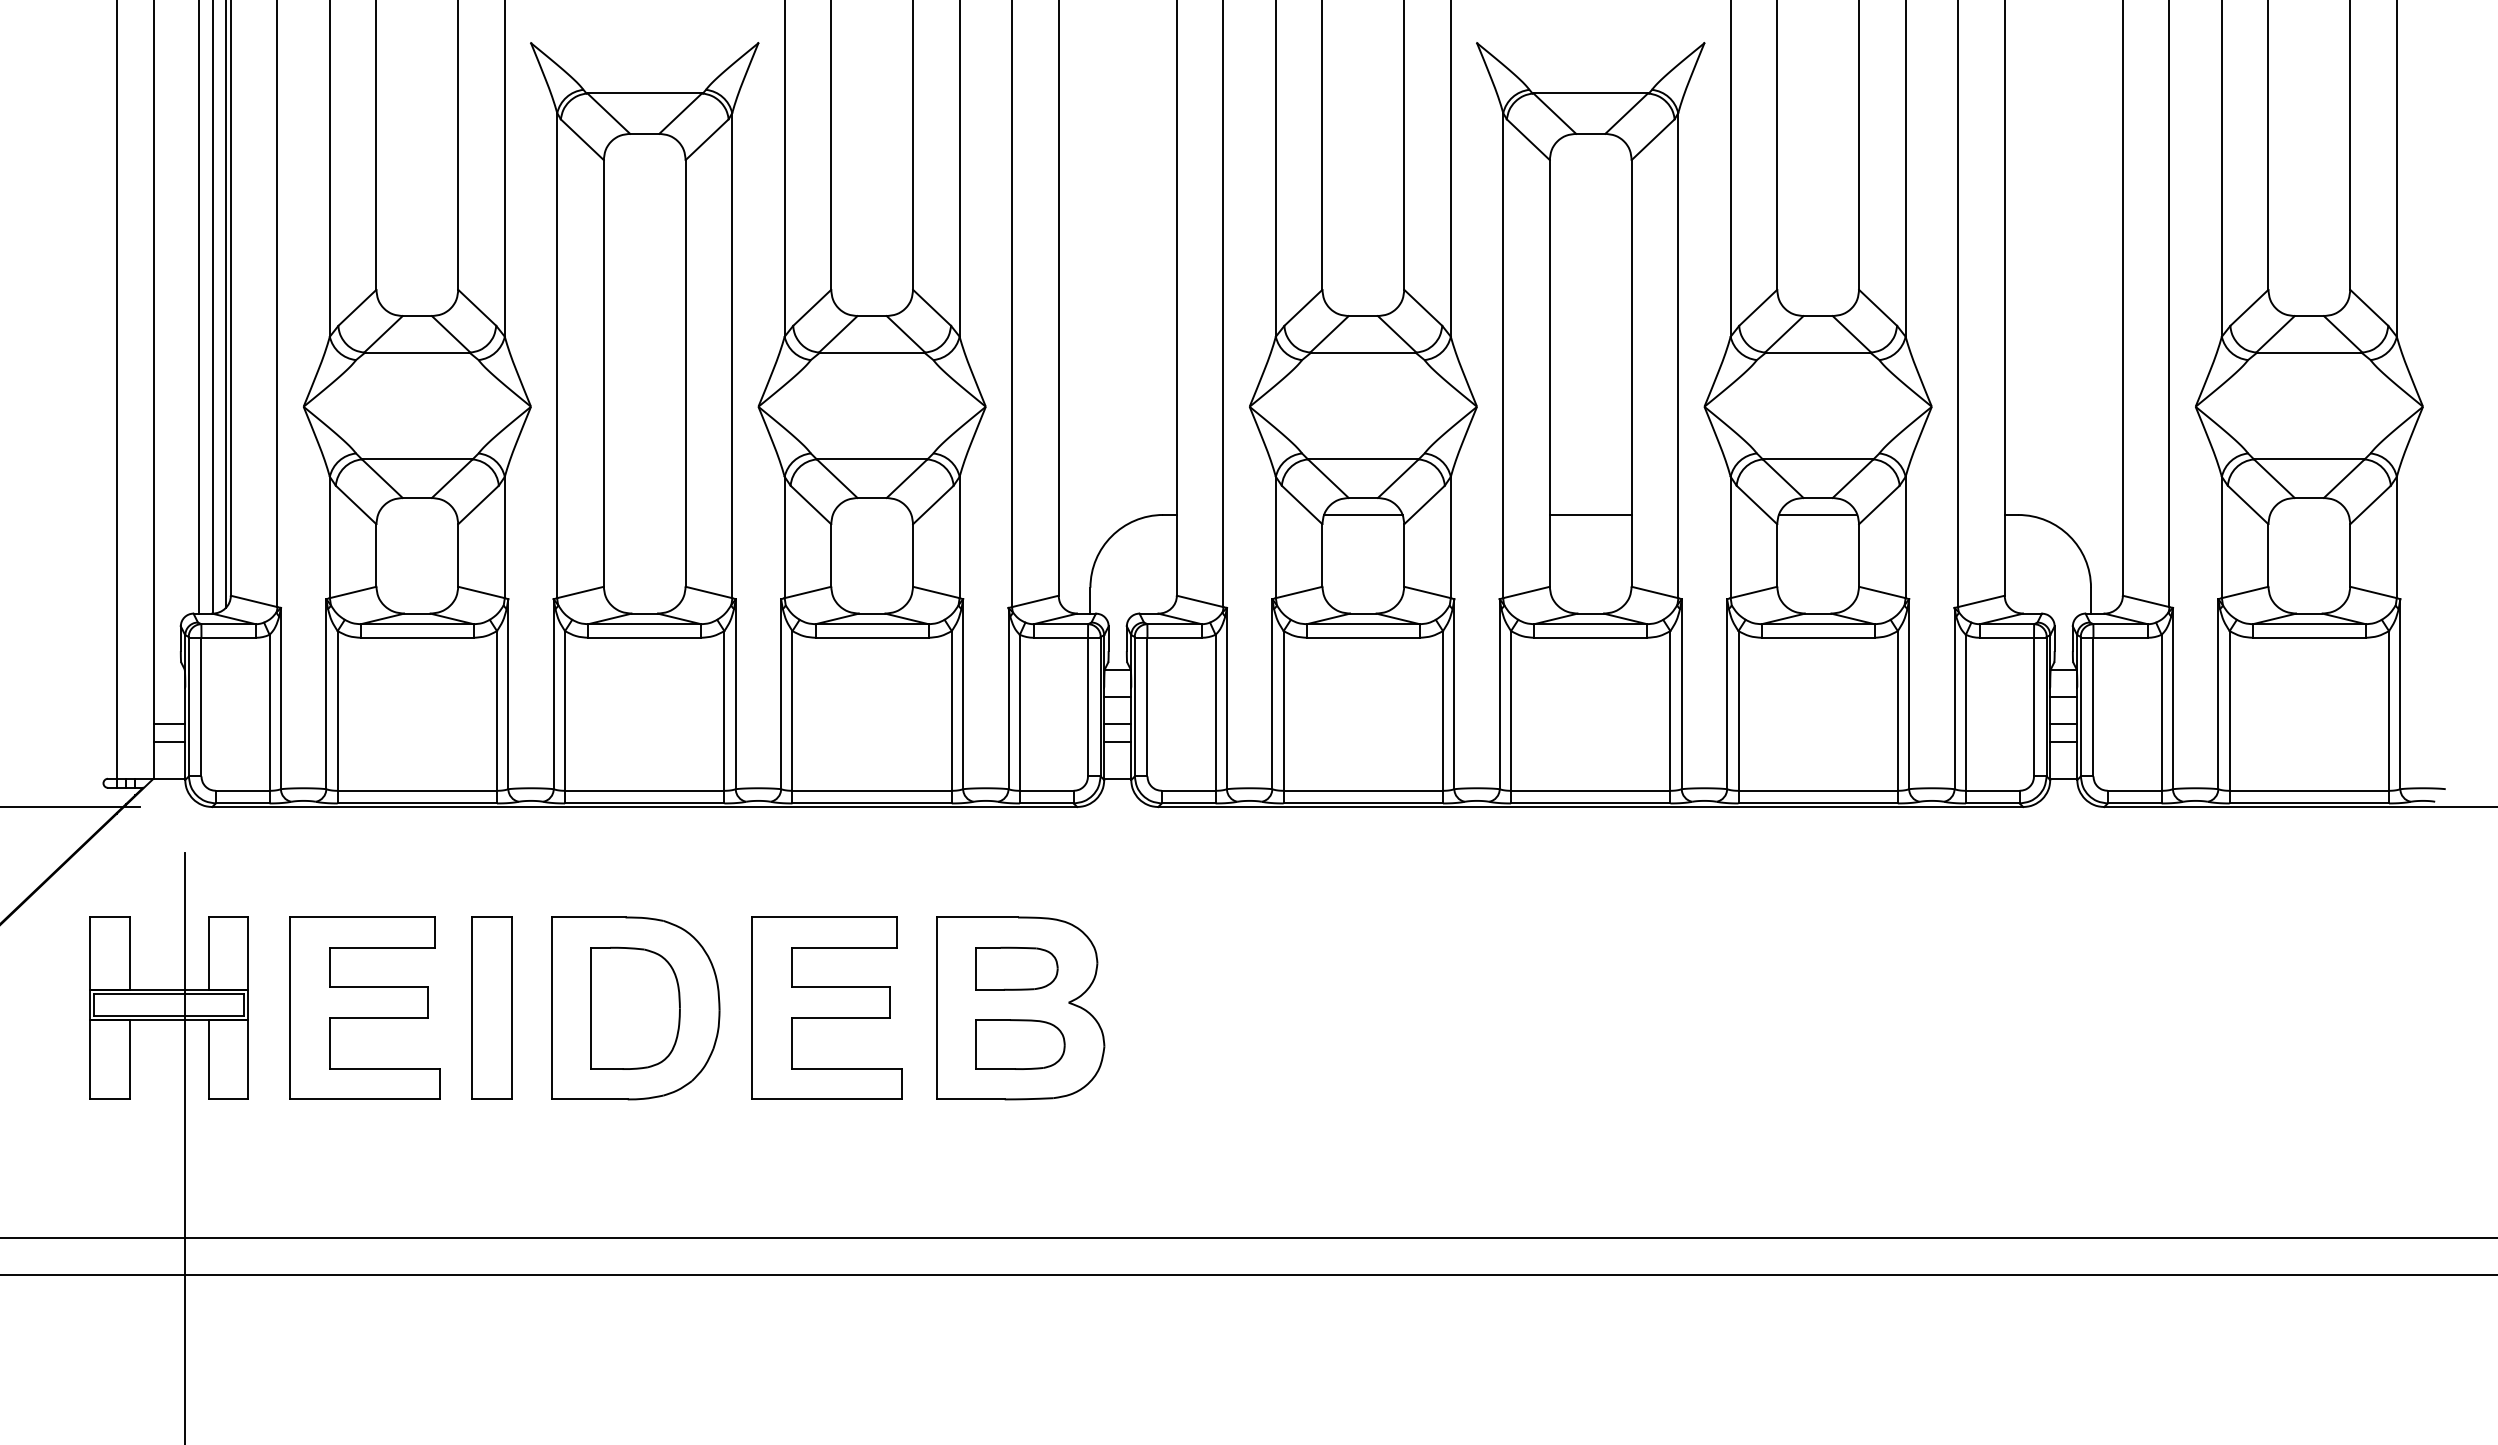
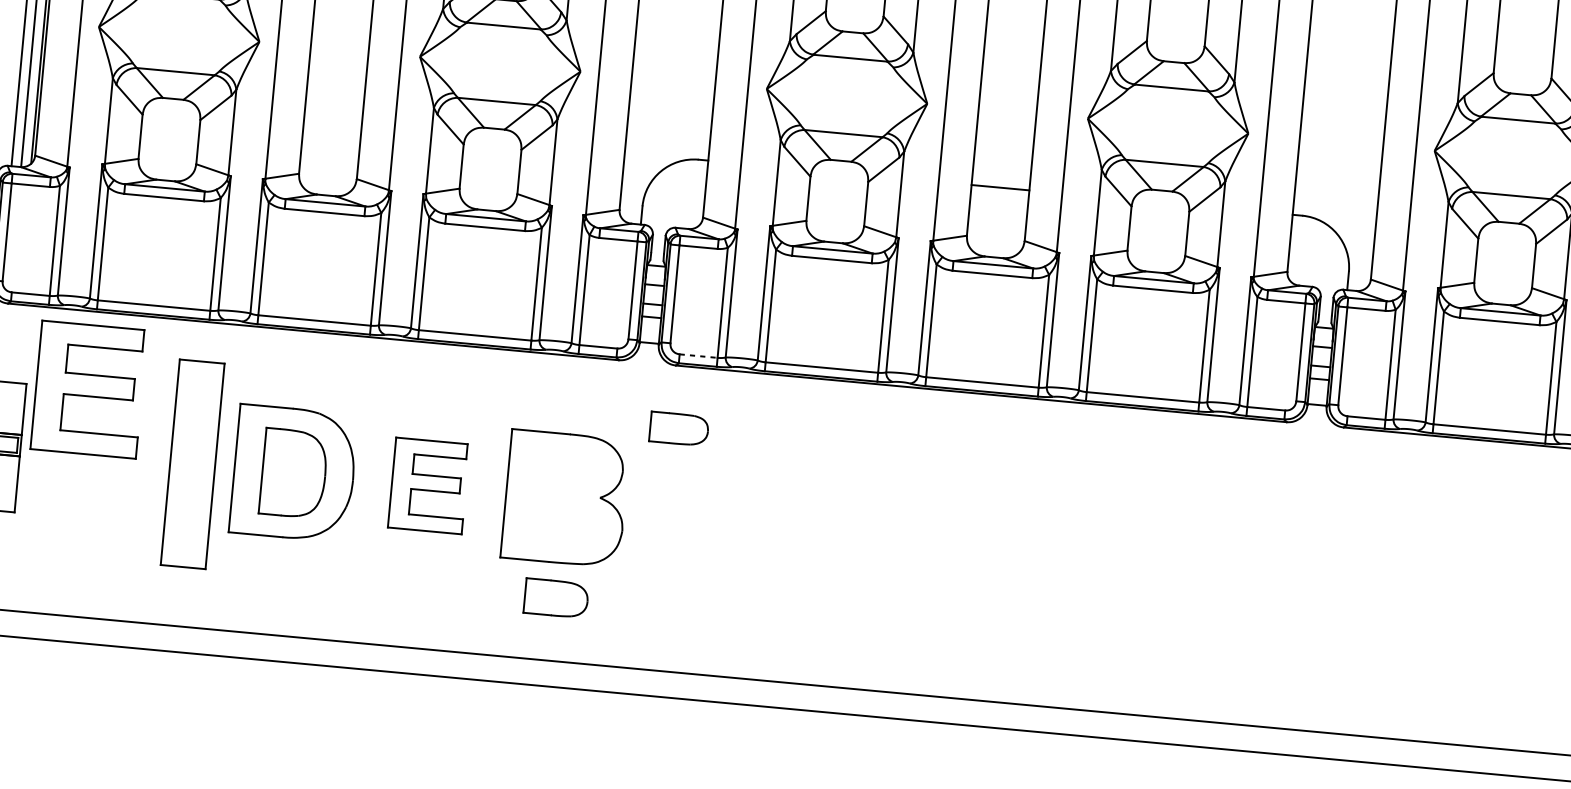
line: (1363, 514) -> (840, 172), removed
line: (1817, 514) -> (1160, 202), removed
line: (1188, 790) -> (698, 355), solid -> dashed
part: (1016, 968) -> (678, 428), moved
part: (364, 1007) -> (88, 389), moved
part: (491, 1007) -> (192, 463), size x1.6
part: (826, 1007) -> (428, 485), size x0.7
part: (1020, 1044) -> (556, 598), moved

